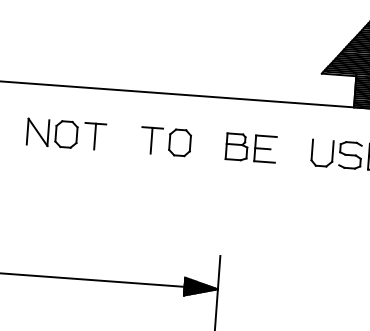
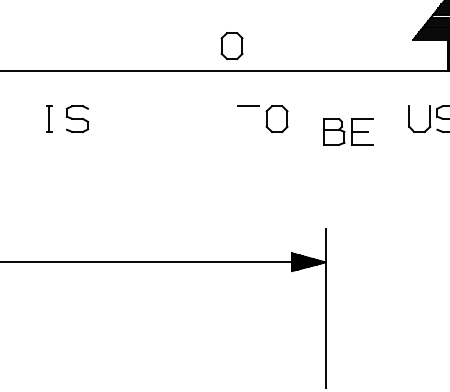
part: (140, 66) -> (231, 45), added
part: (65, 133) -> (162, 118), removed
line: (151, 140) -> (248, 118), removed
part: (251, 147) -> (348, 131), moved

